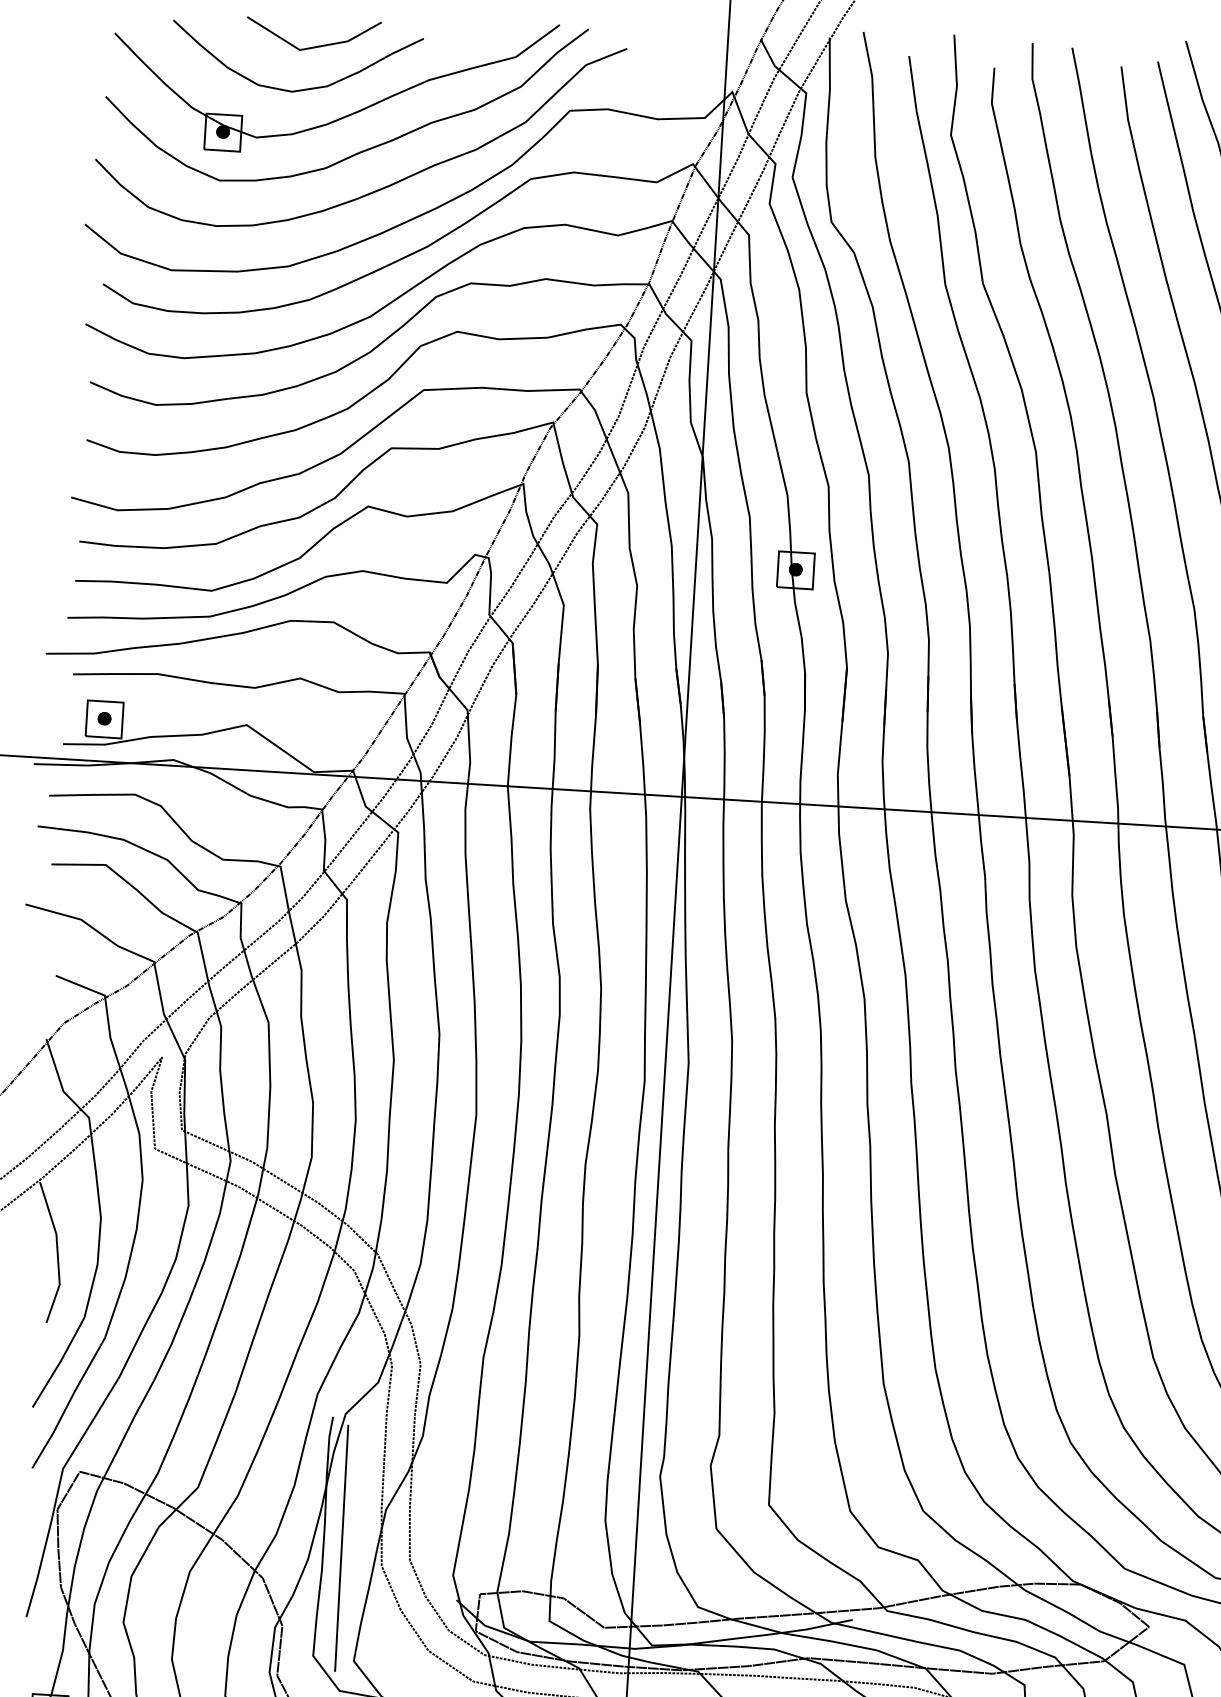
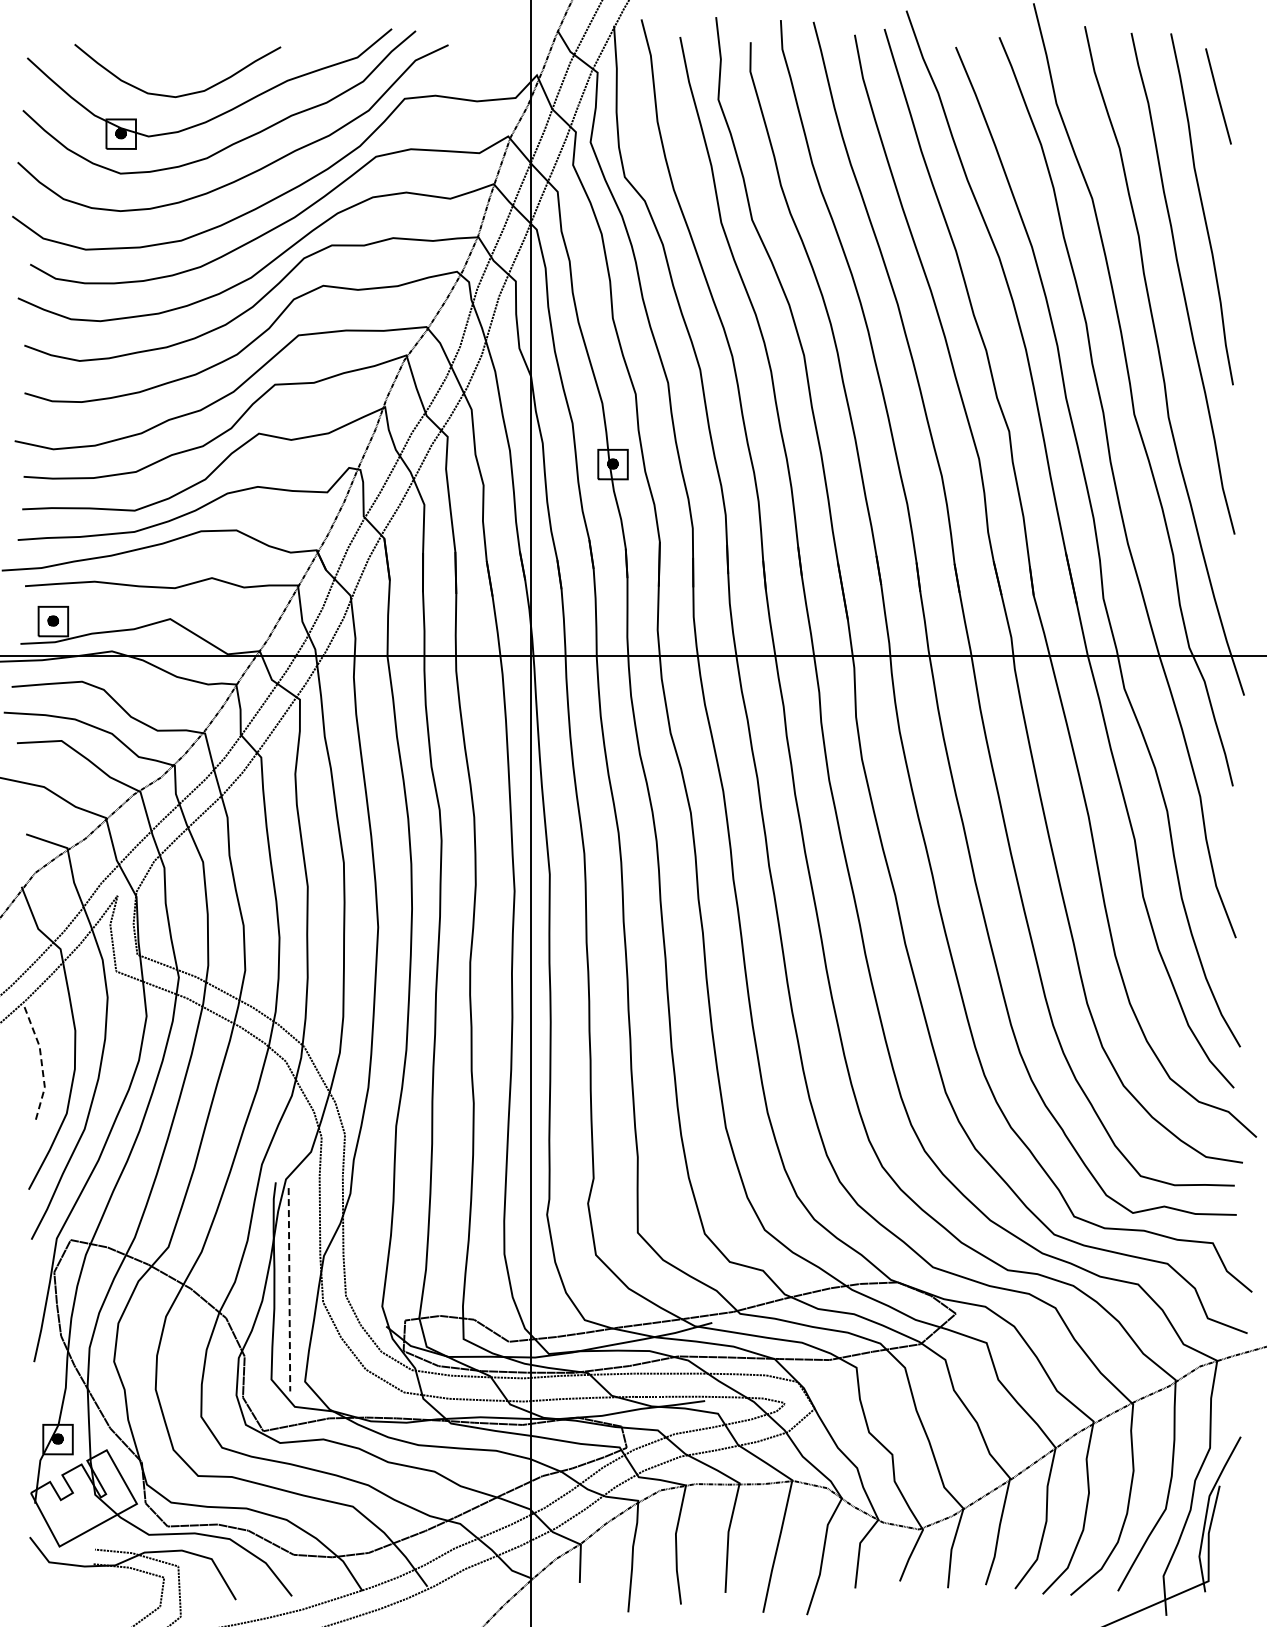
line: (314, 45) -> (191, 58), removed
line: (57, 1252) -> (41, 1061), solid -> dashed
line: (341, 1547) -> (289, 1289), solid -> dashed

